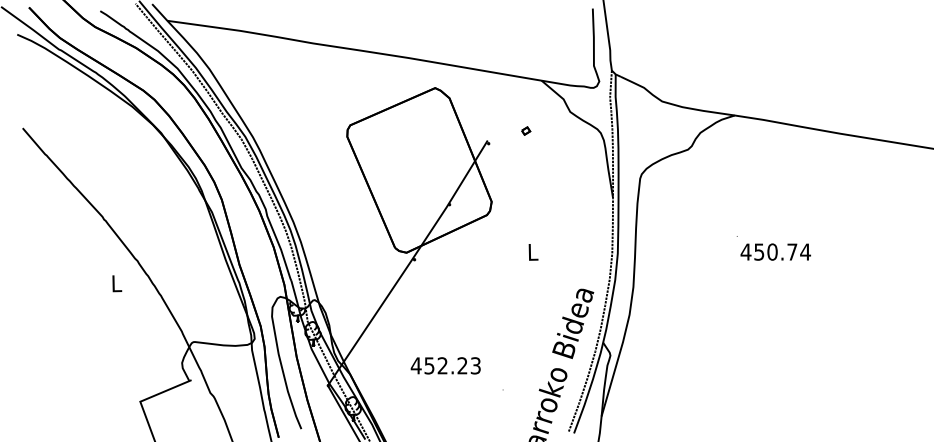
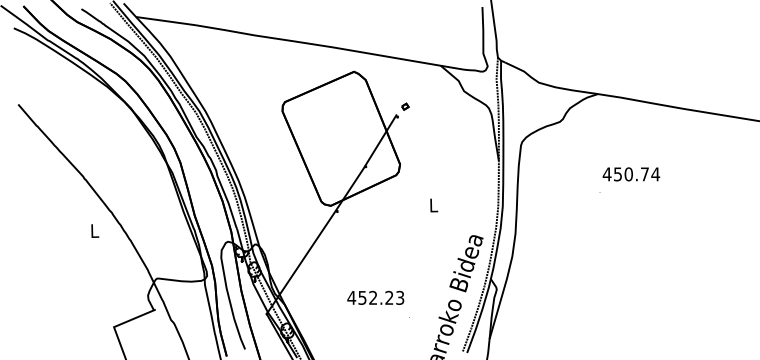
part: (526, 130) -> (405, 106), moved
text: (775, 251) -> (631, 173), moved
text: (445, 365) -> (375, 297), moved

